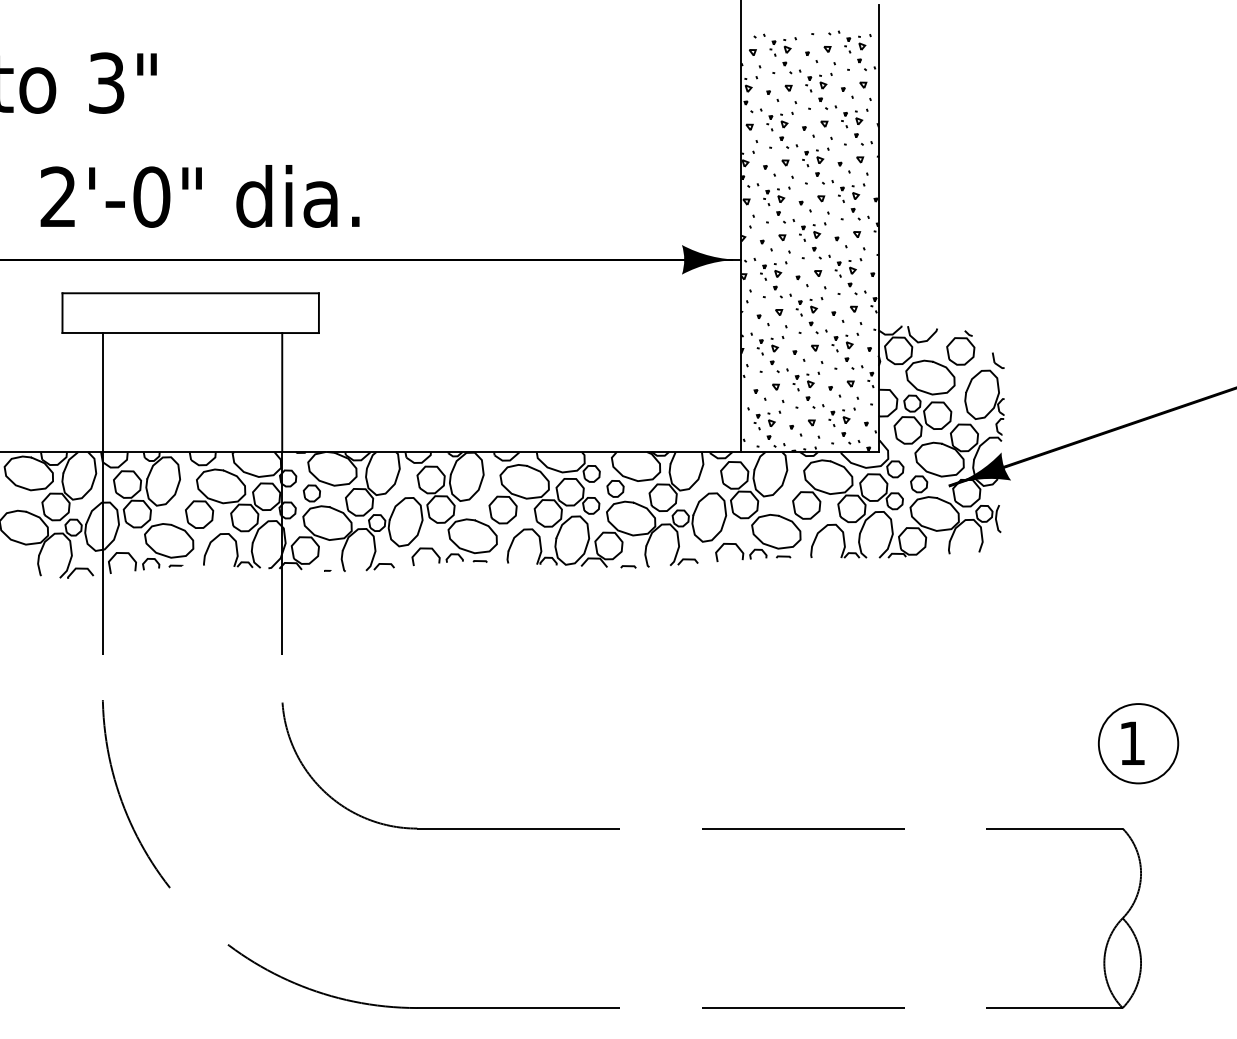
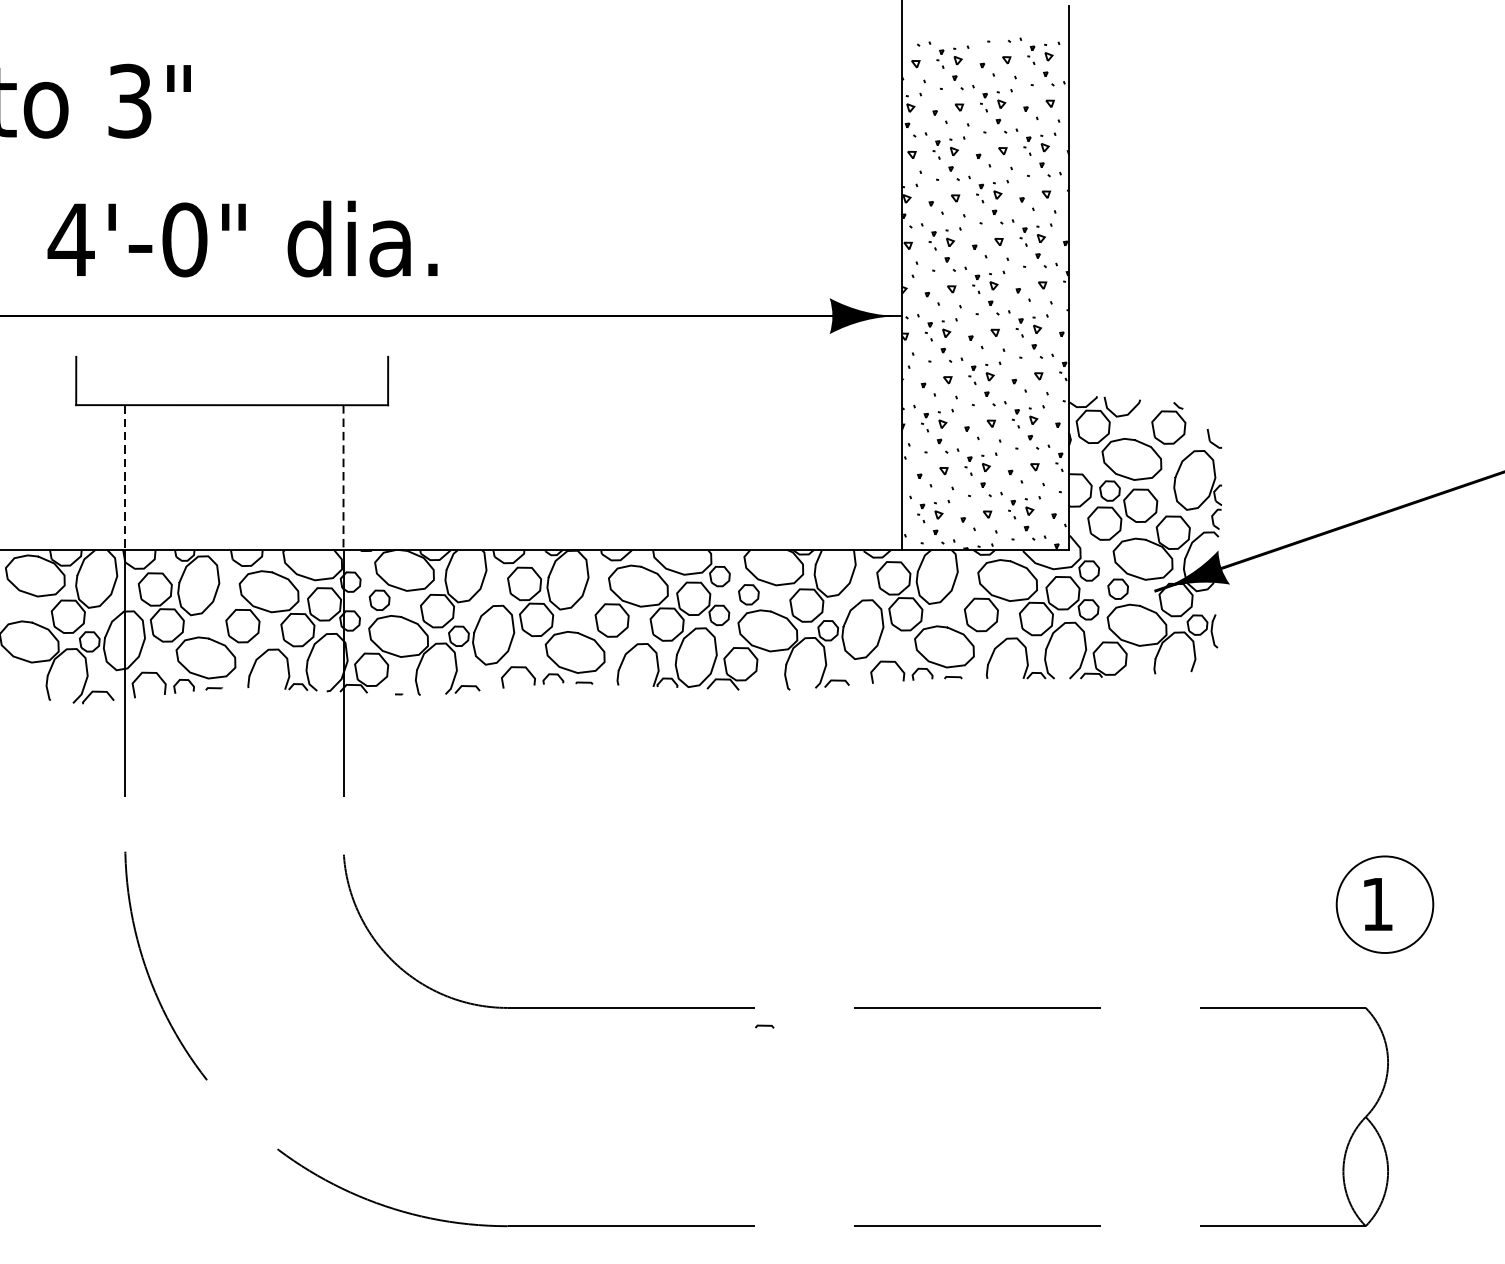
text: (58, 196) -> (71, 239), 2'-0" -> 4'-0"
line: (190, 293) -> (231, 357), removed
line: (282, 392) -> (343, 477), solid -> dashed
line: (102, 393) -> (124, 478), solid -> dashed
line: (628, 566) -> (764, 1026), moved

